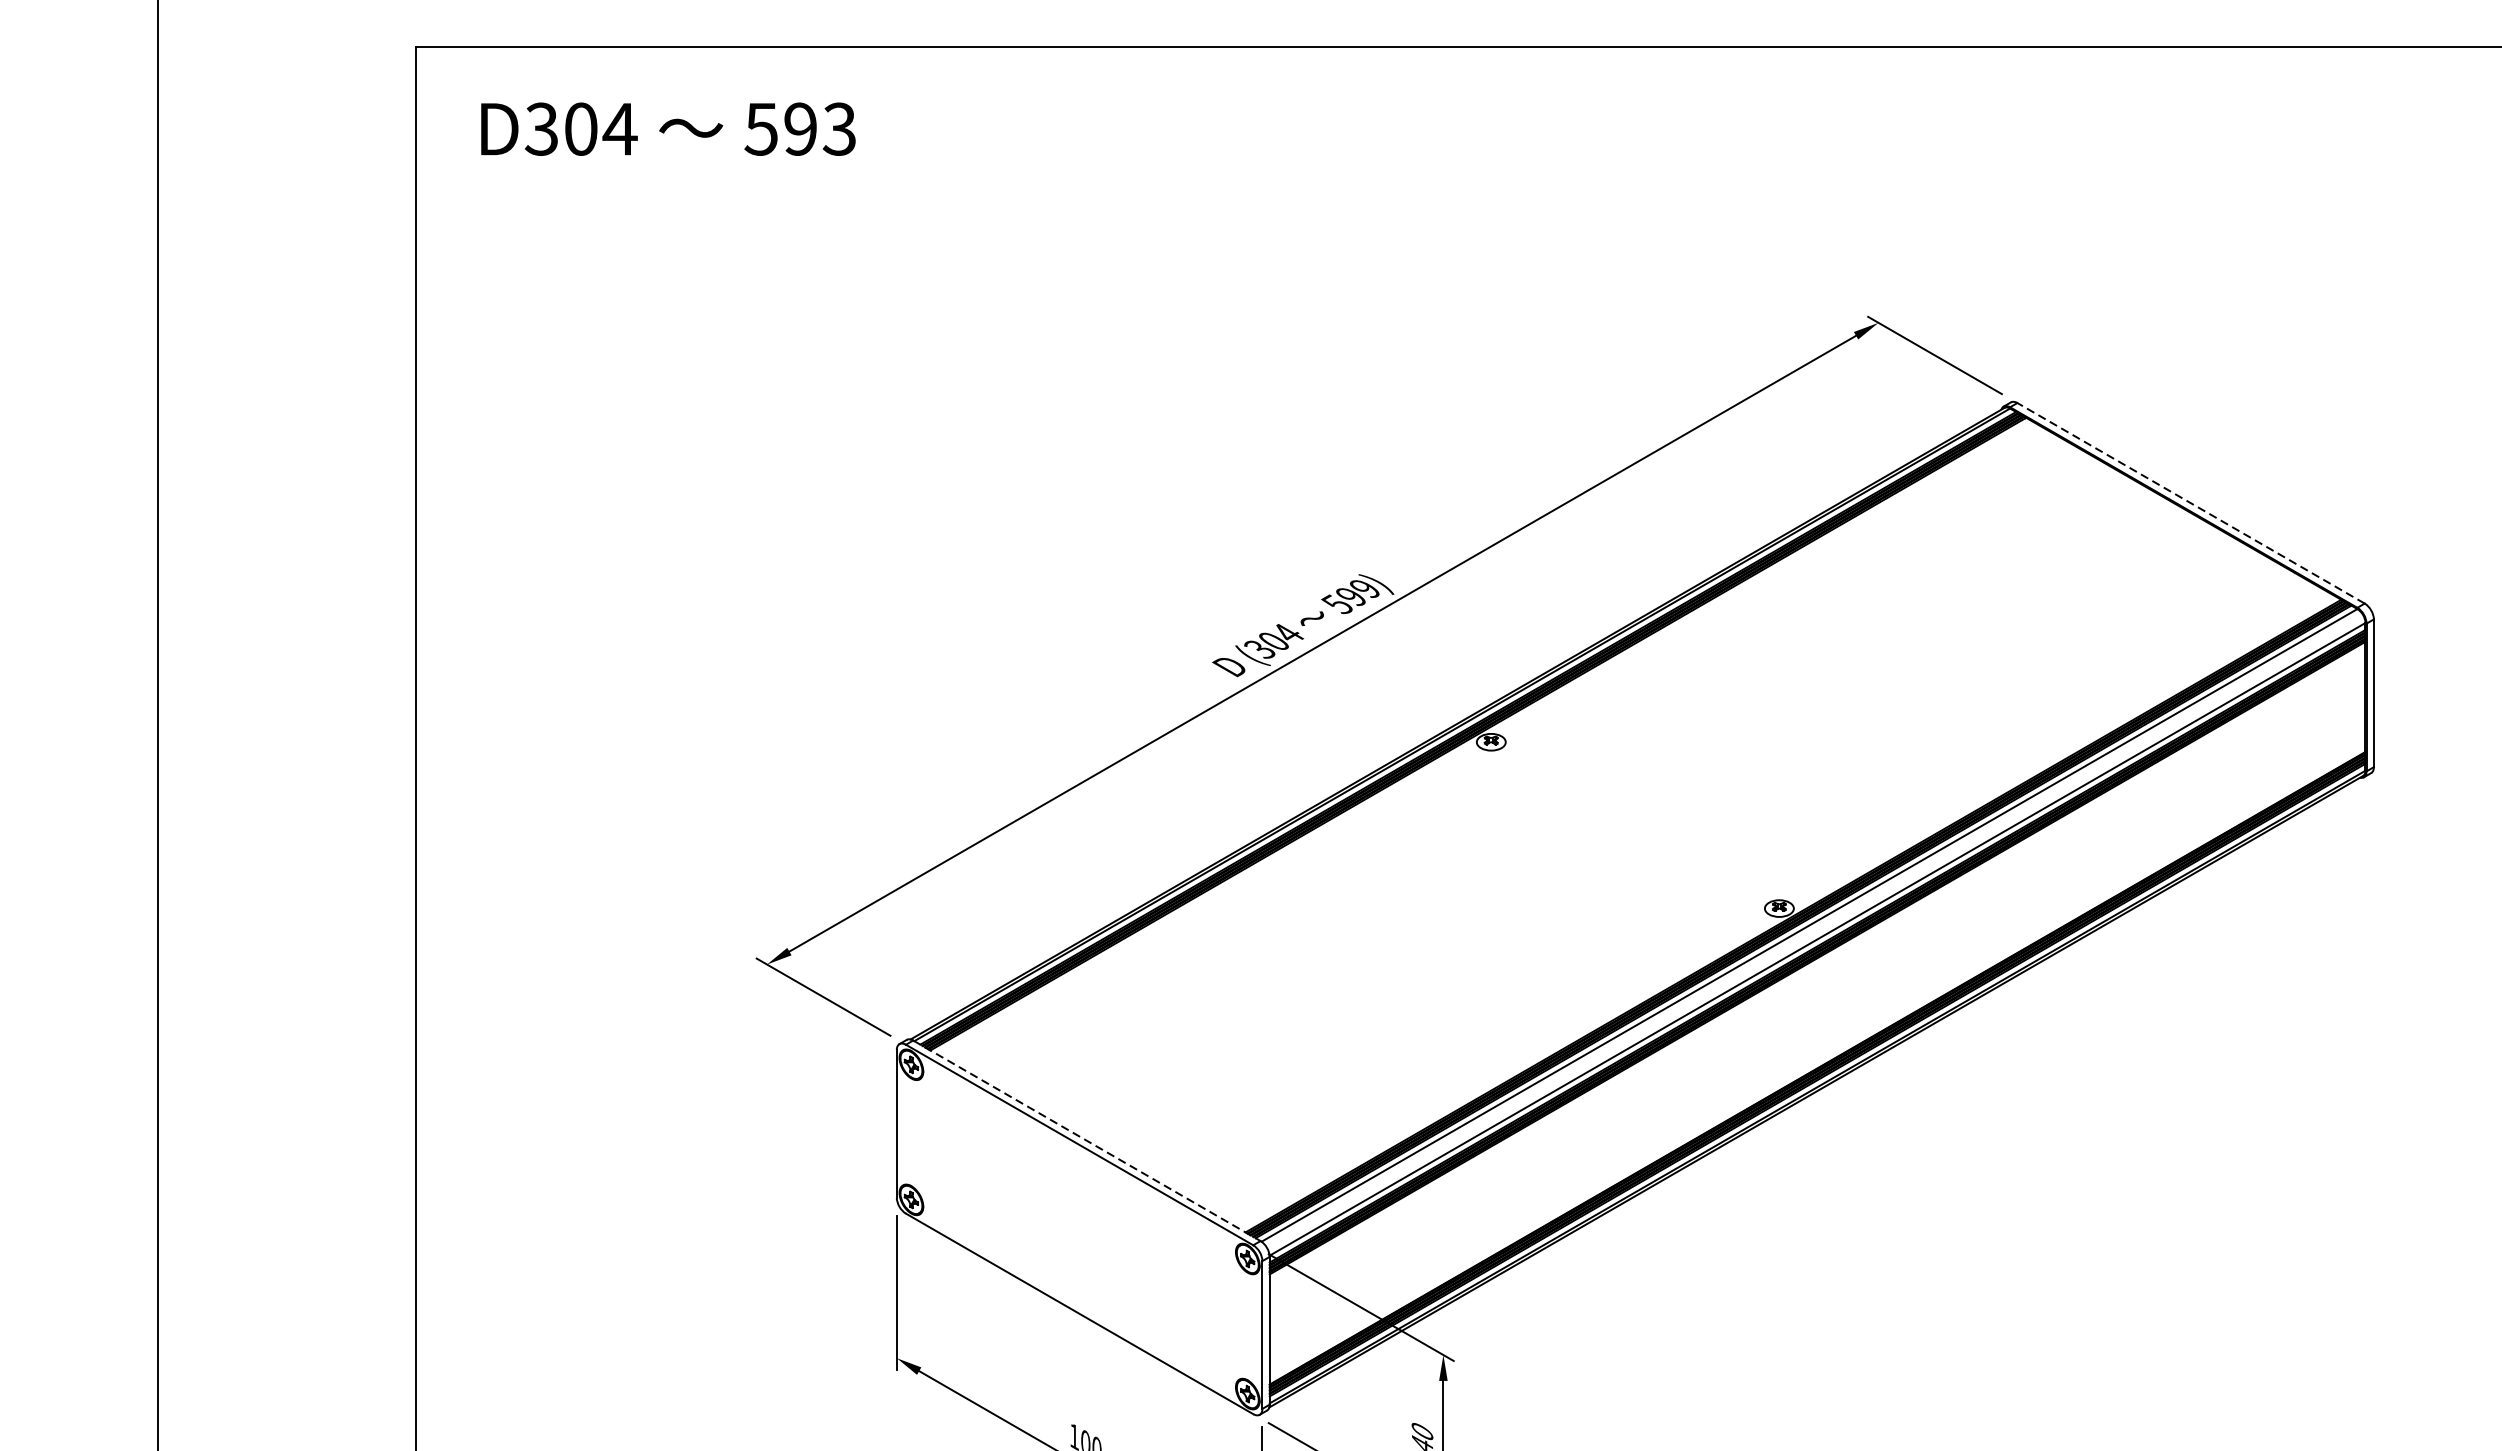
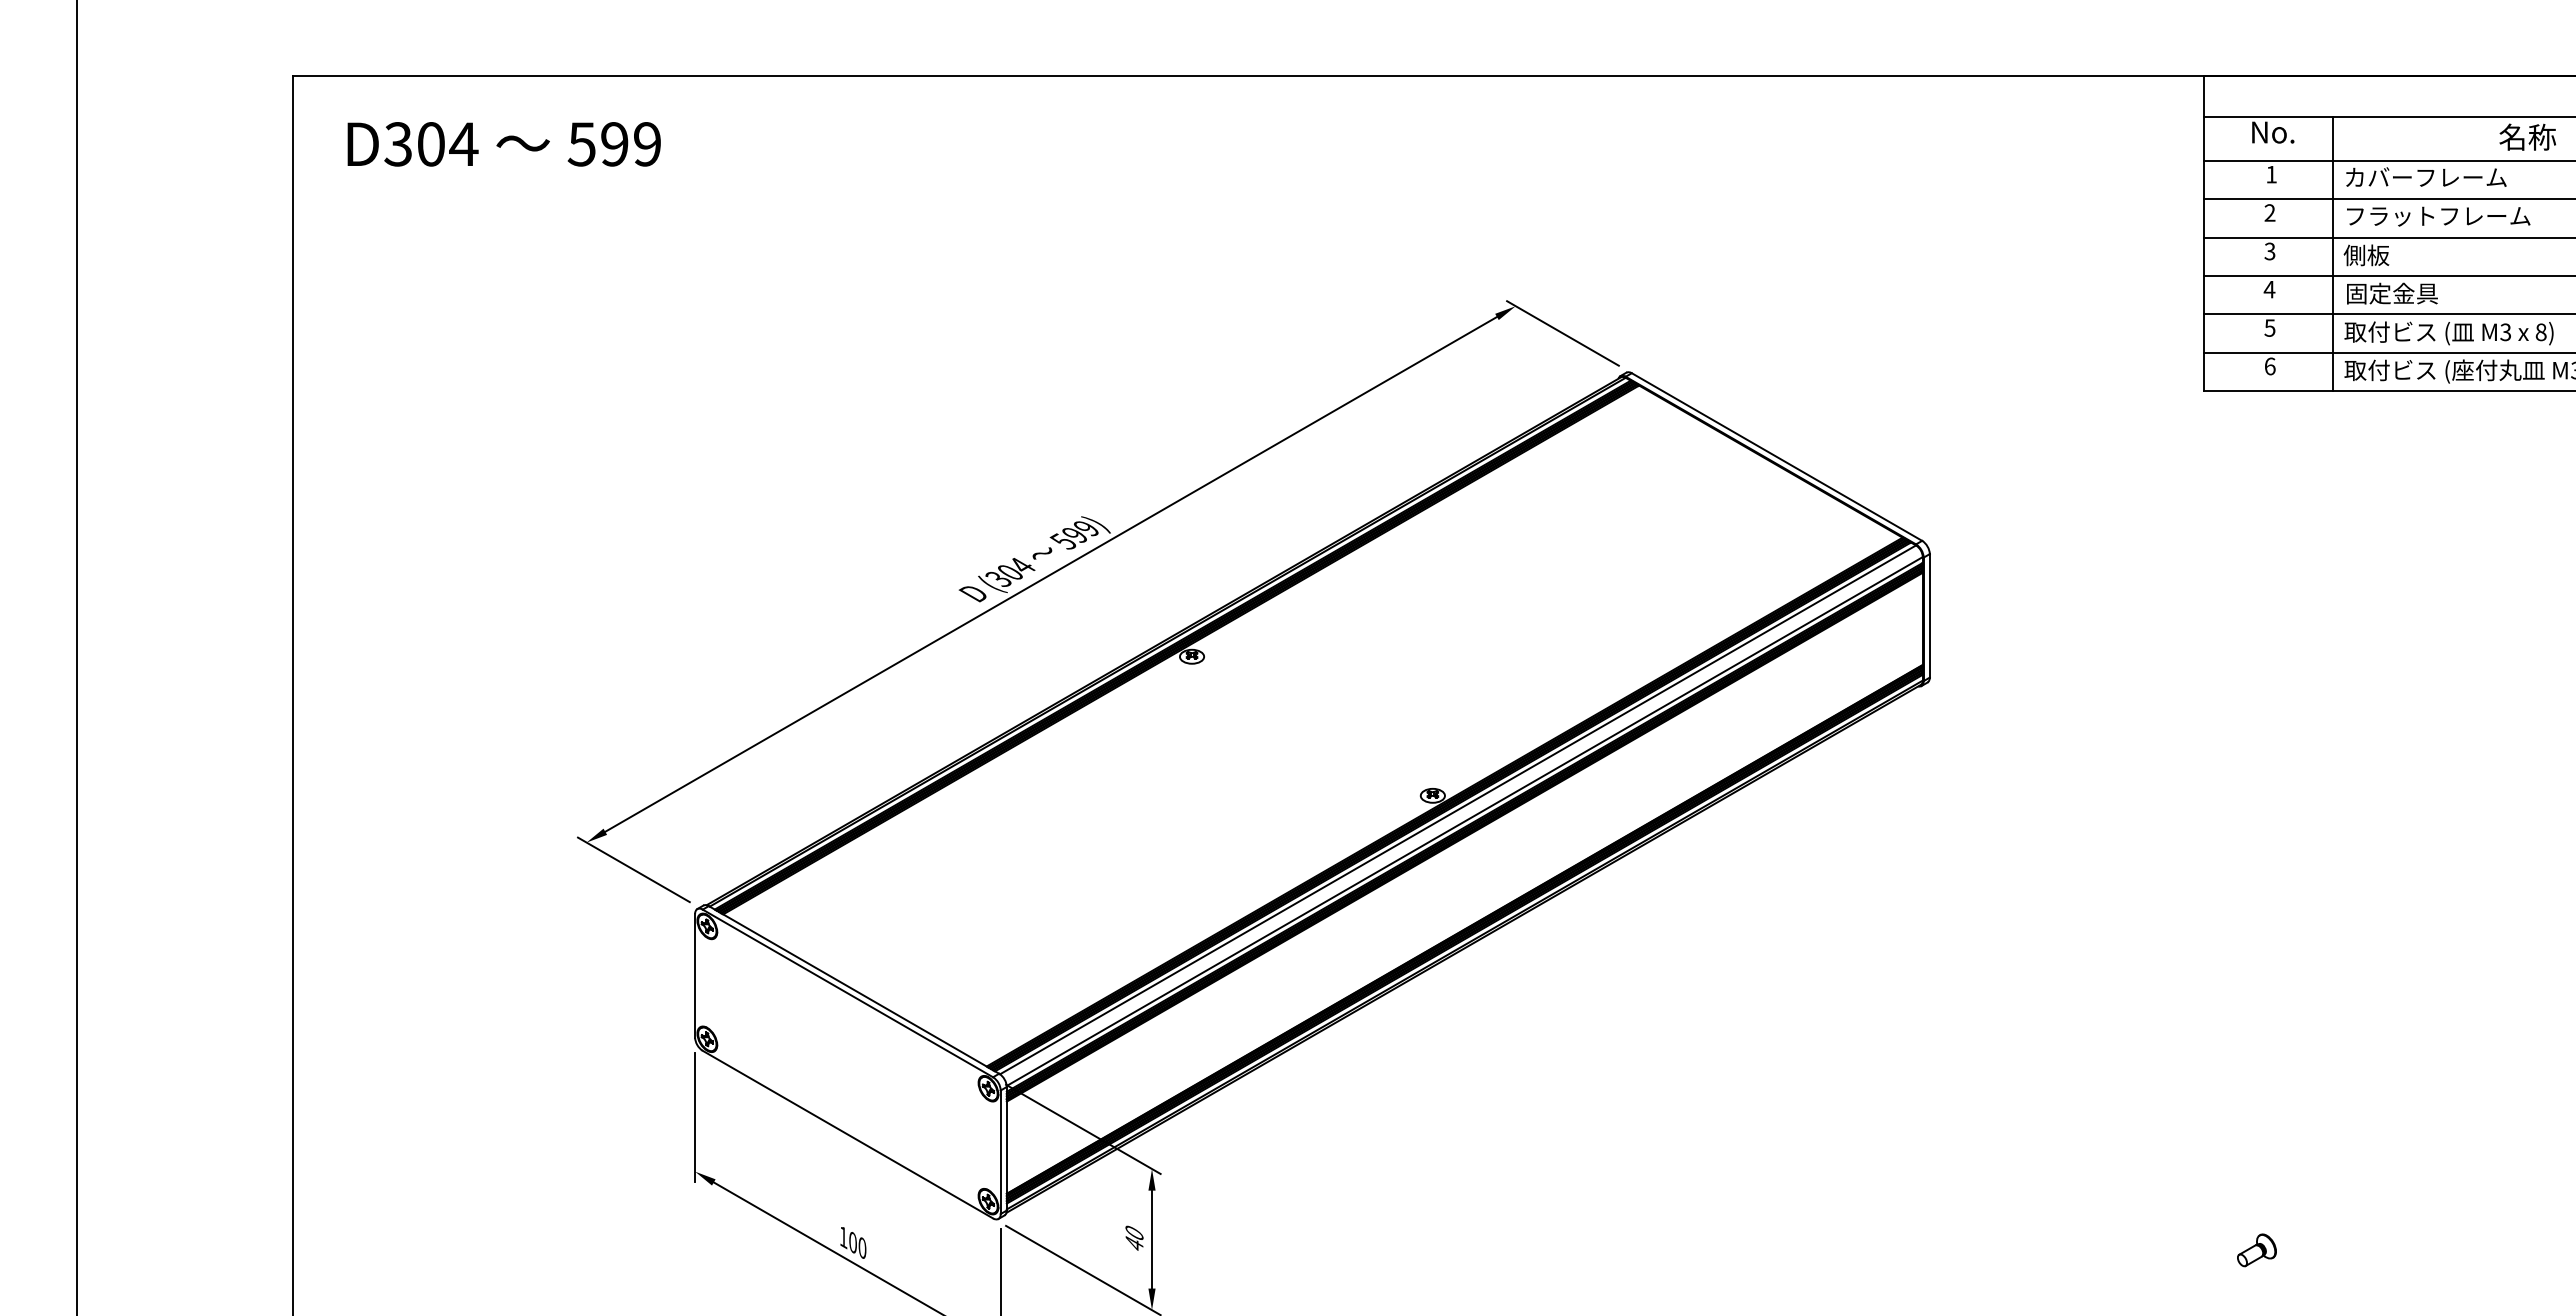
text: (838, 129) -> (646, 144), 593 -> 599
line: (2191, 503) -> (1777, 457), dashed -> solid
line: (1087, 1140) -> (854, 989), dashed -> solid

